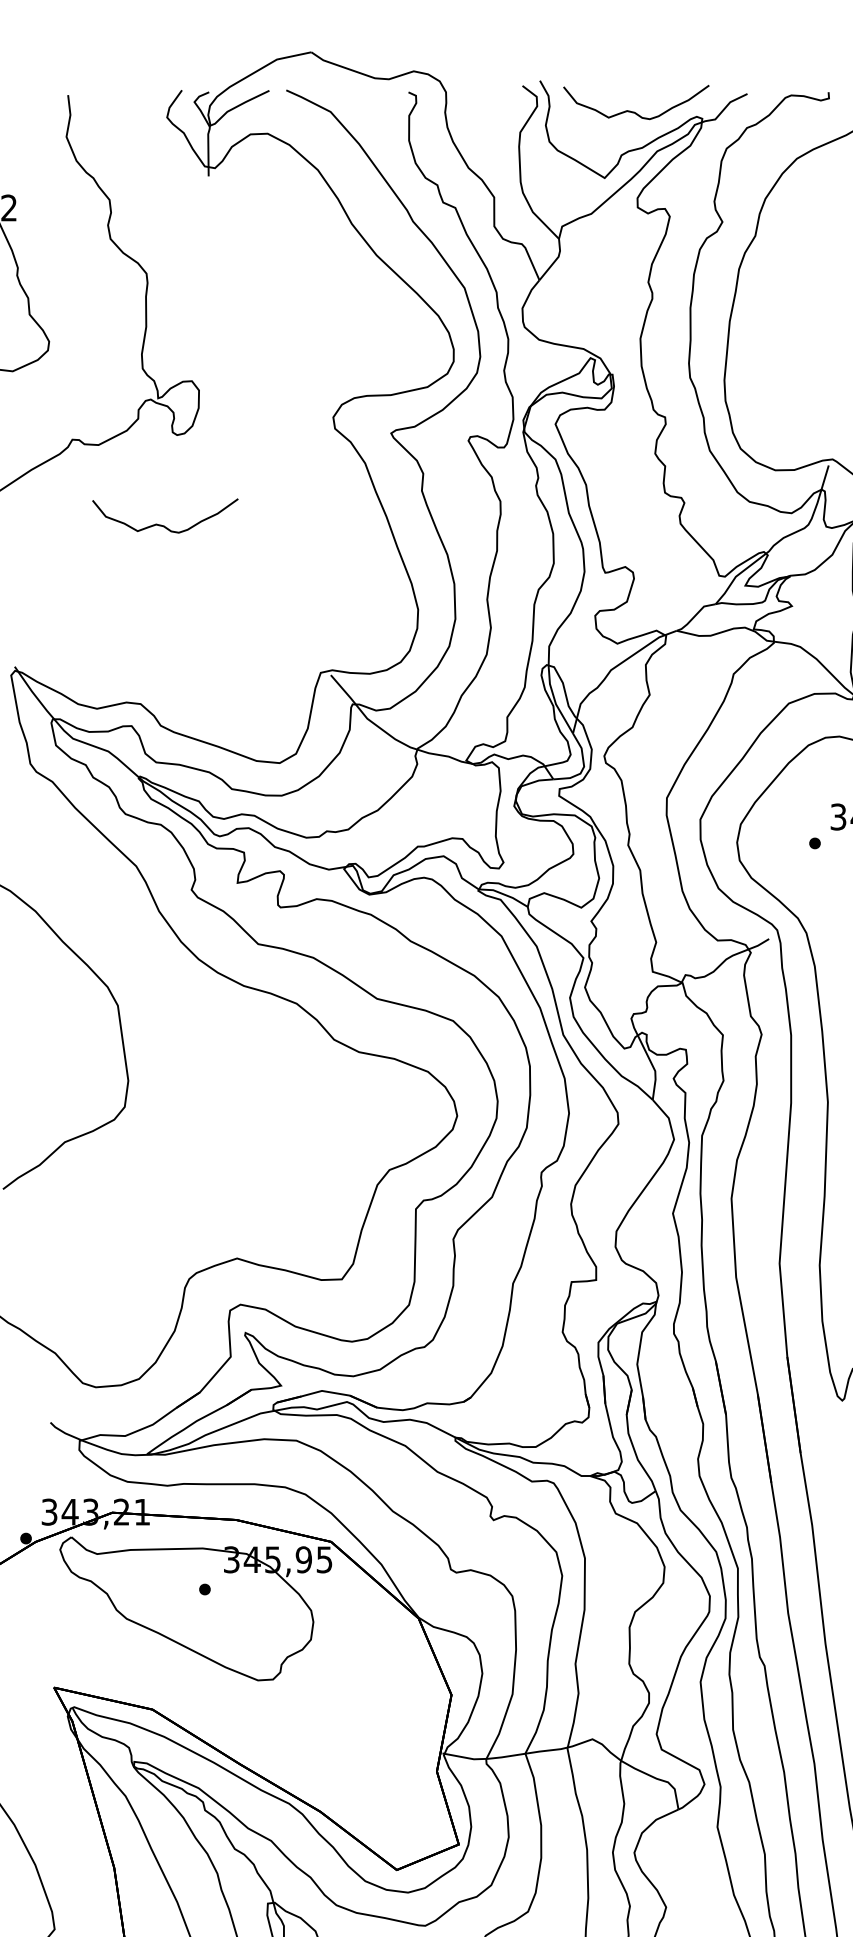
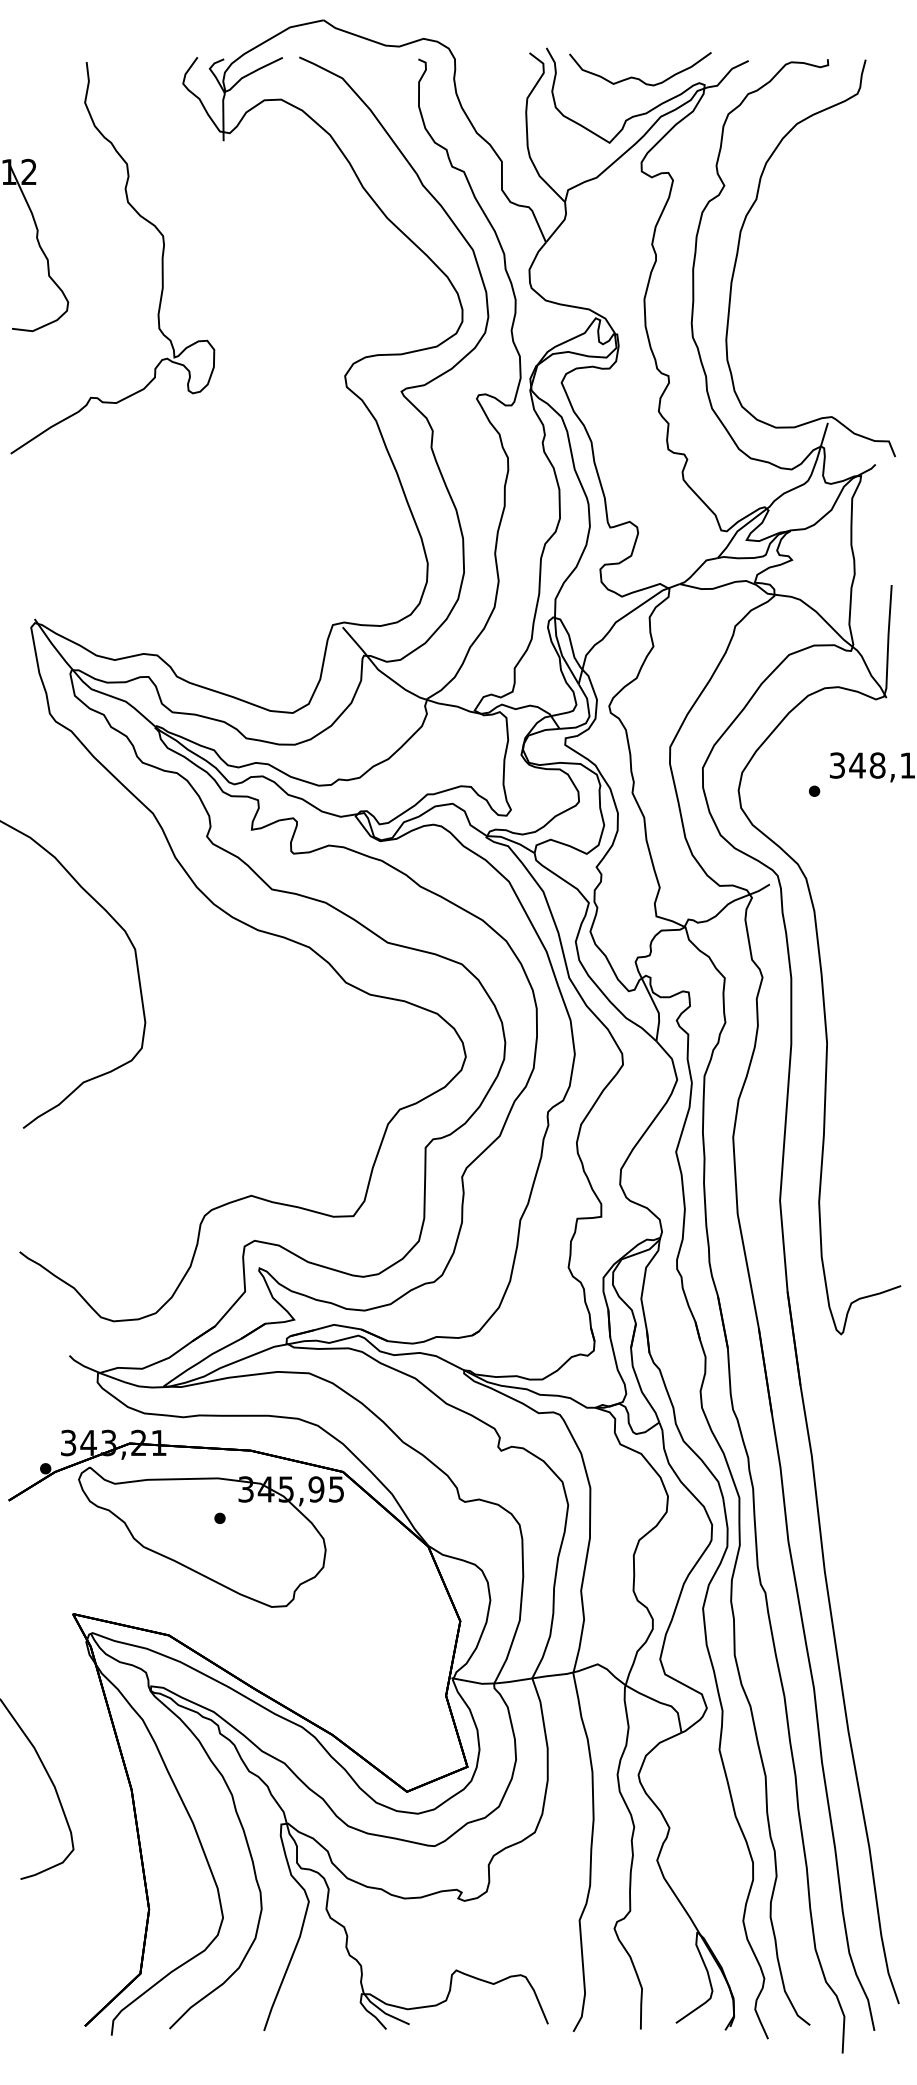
curve: (161, 524) -> (177, 480), removed

